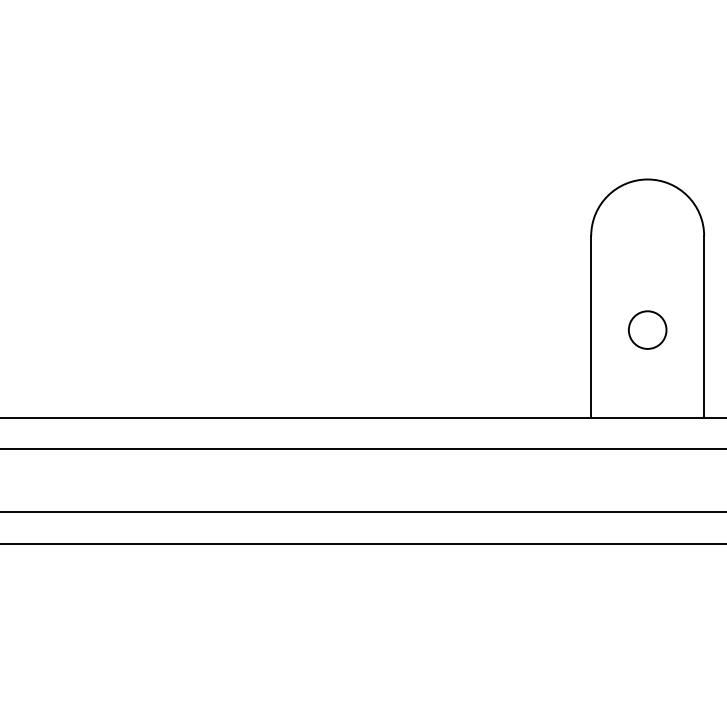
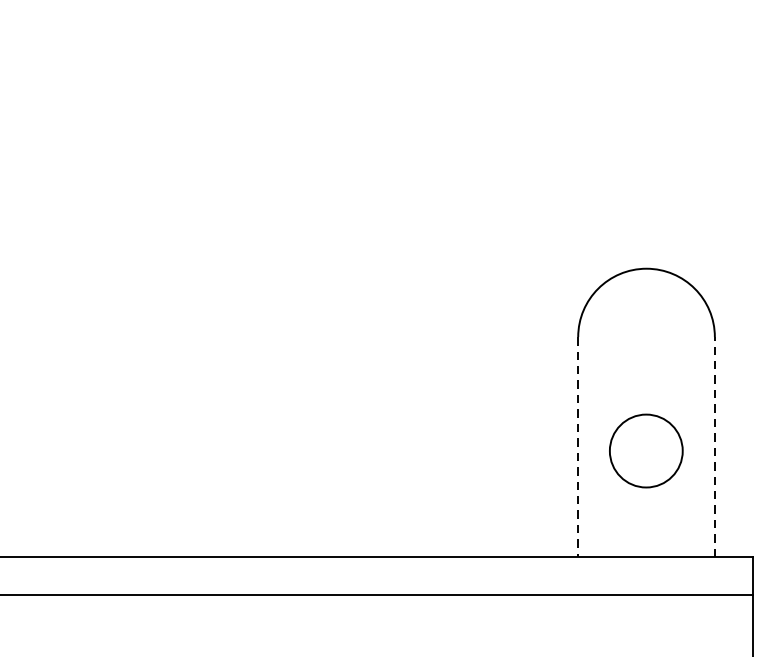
line: (704, 326) -> (715, 446), solid -> dashed
line: (591, 327) -> (578, 447), solid -> dashed
circle: (647, 329) -> (646, 450), size x1.6

